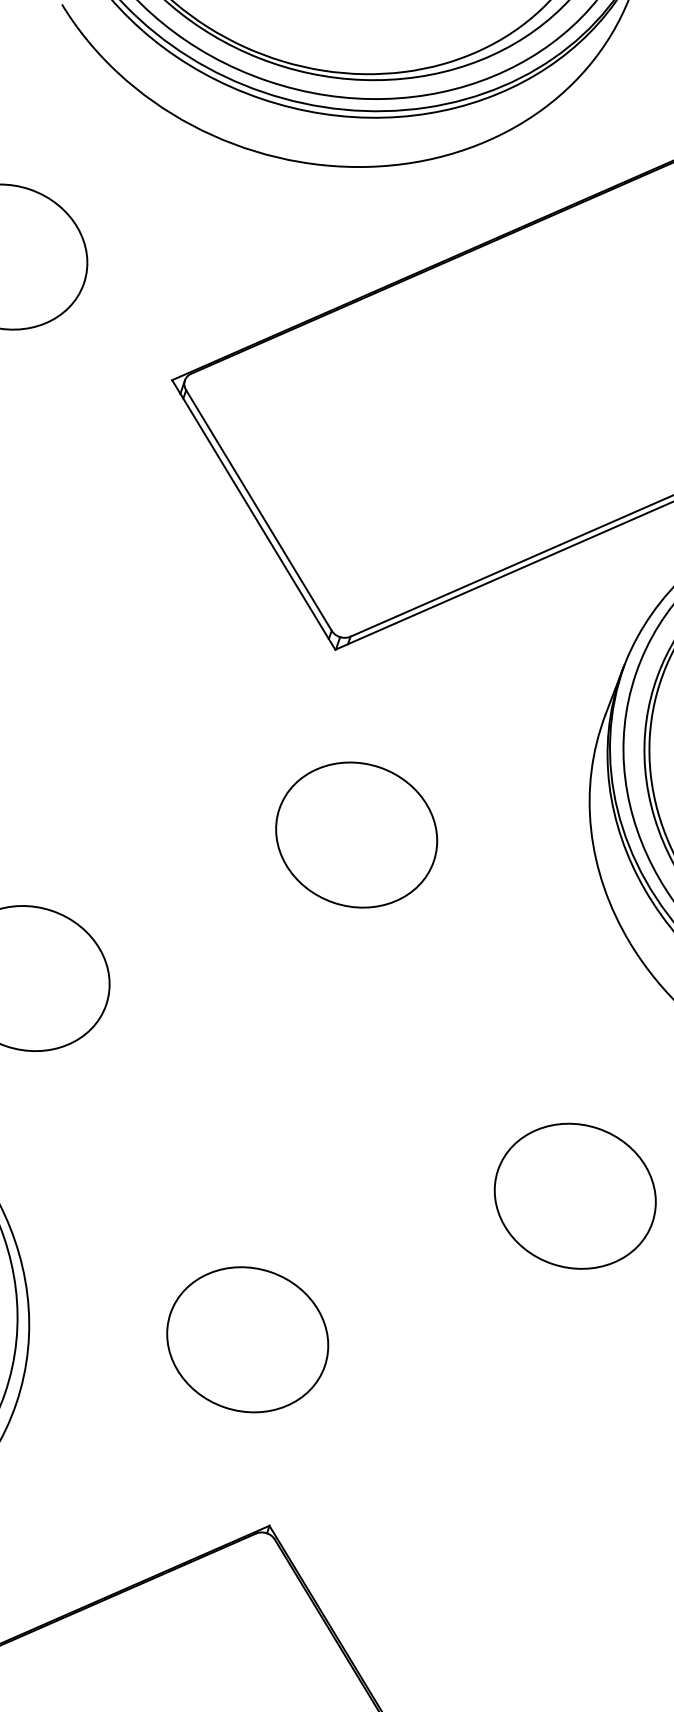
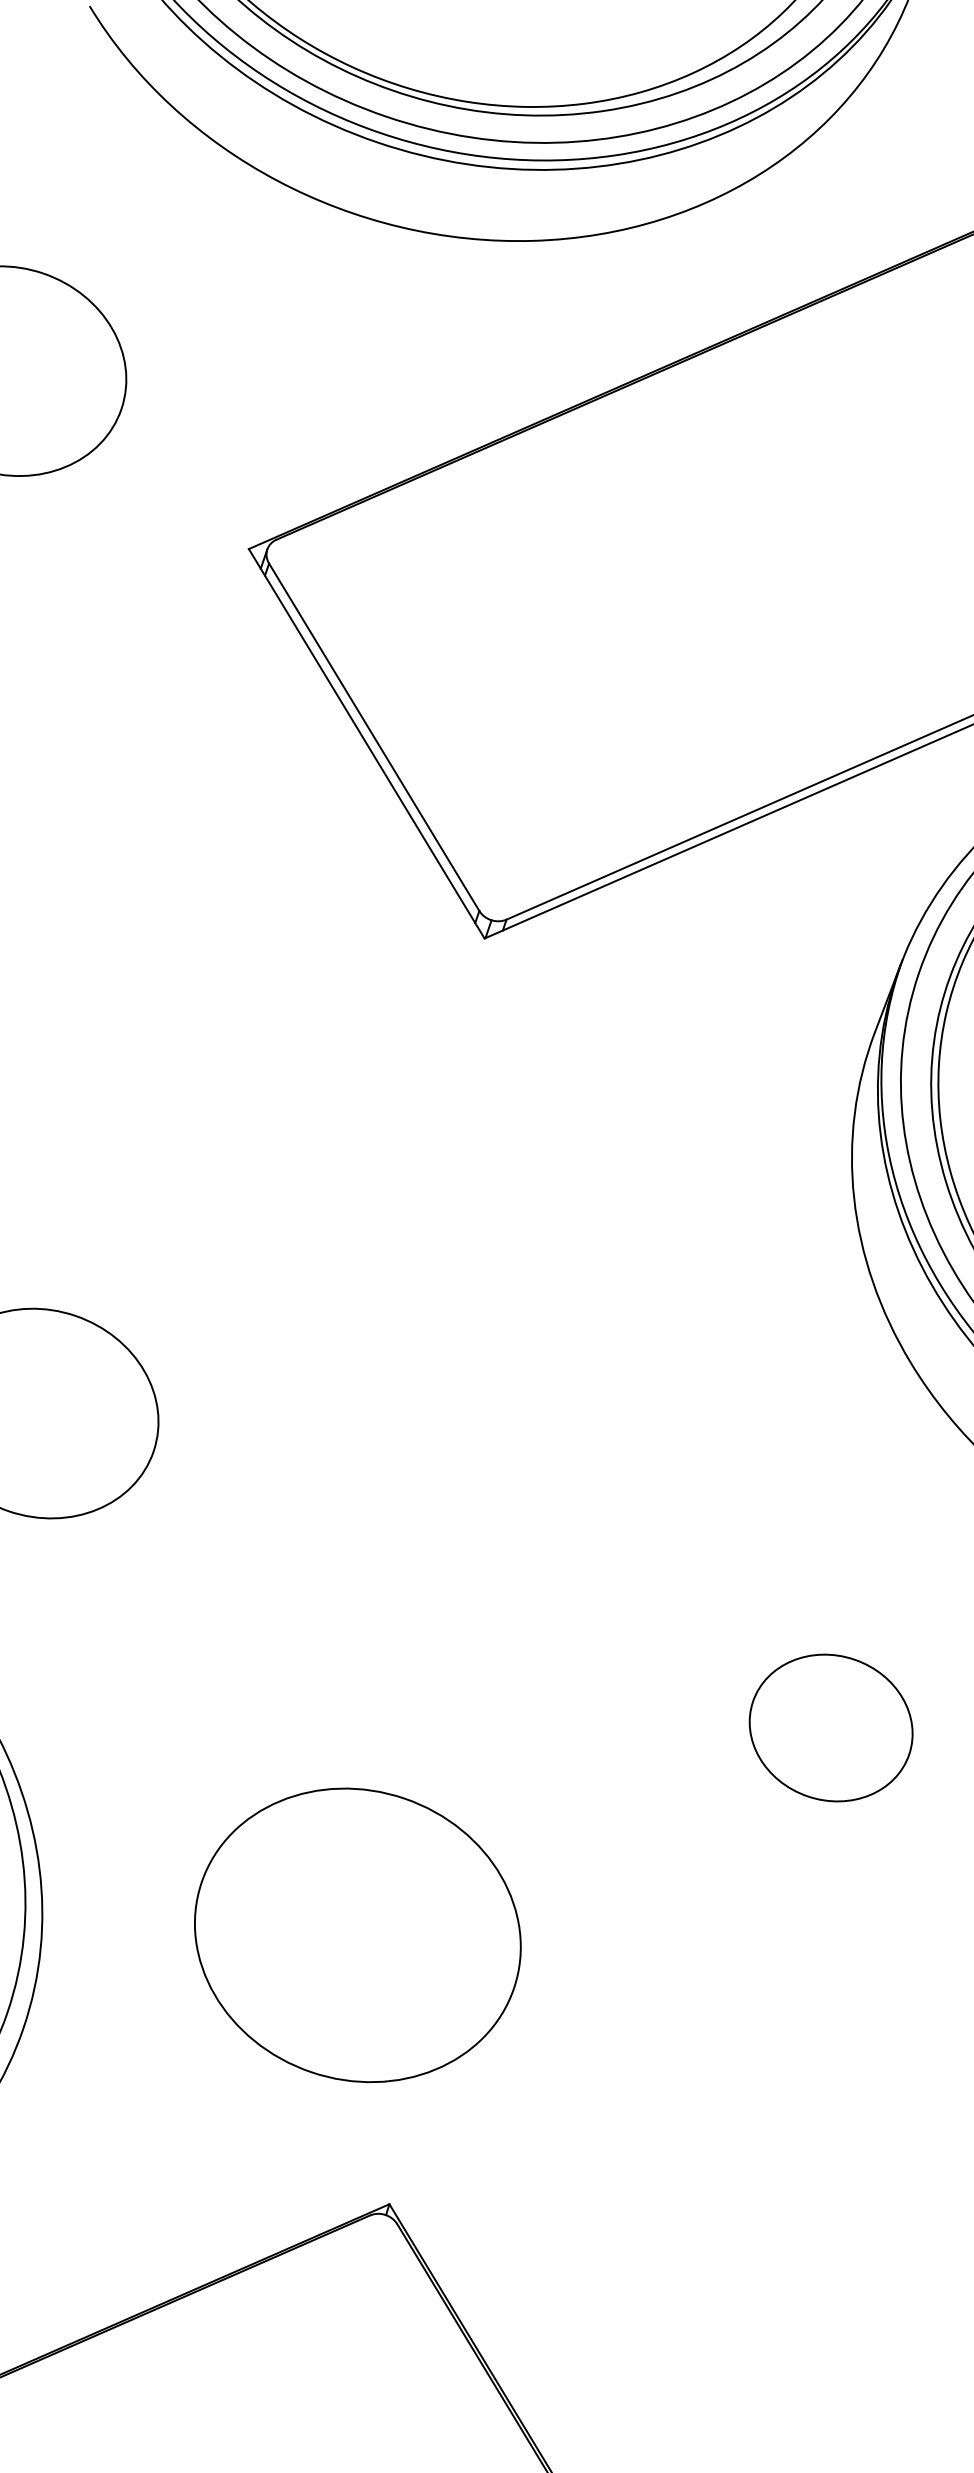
part: (356, 834) -> (515, 1205), removed
part: (574, 1195) -> (830, 1727), size x0.7
part: (247, 1339) -> (357, 1935), size x1.4

